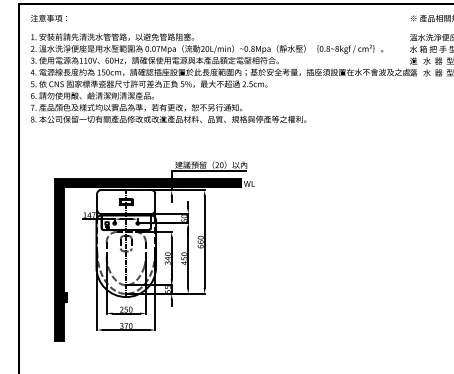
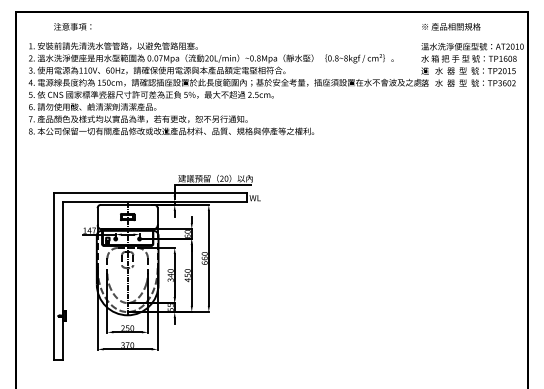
text: (48, 18) -> (72, 26), moved
hatch: (148, 259) -> (150, 276), removed

